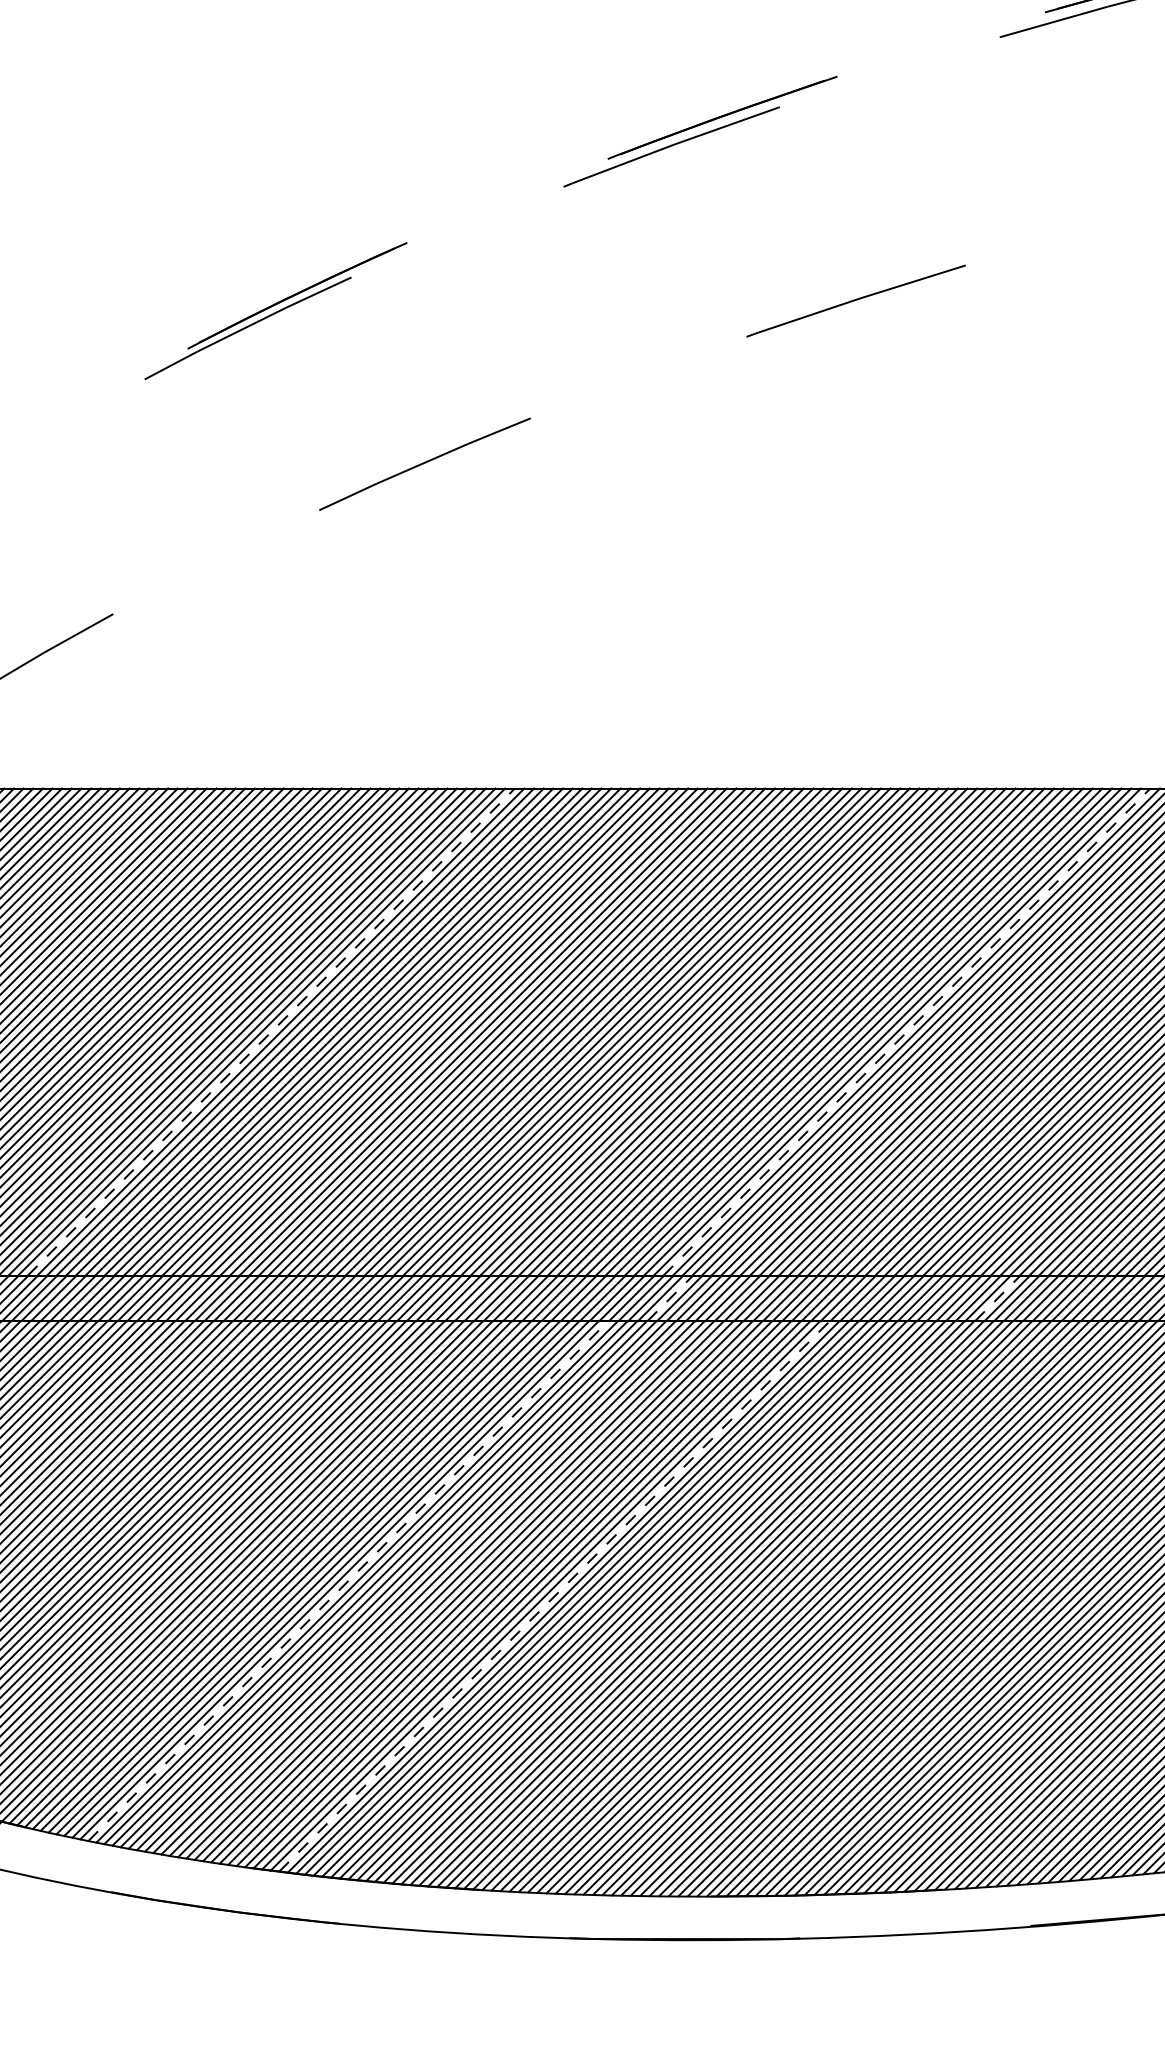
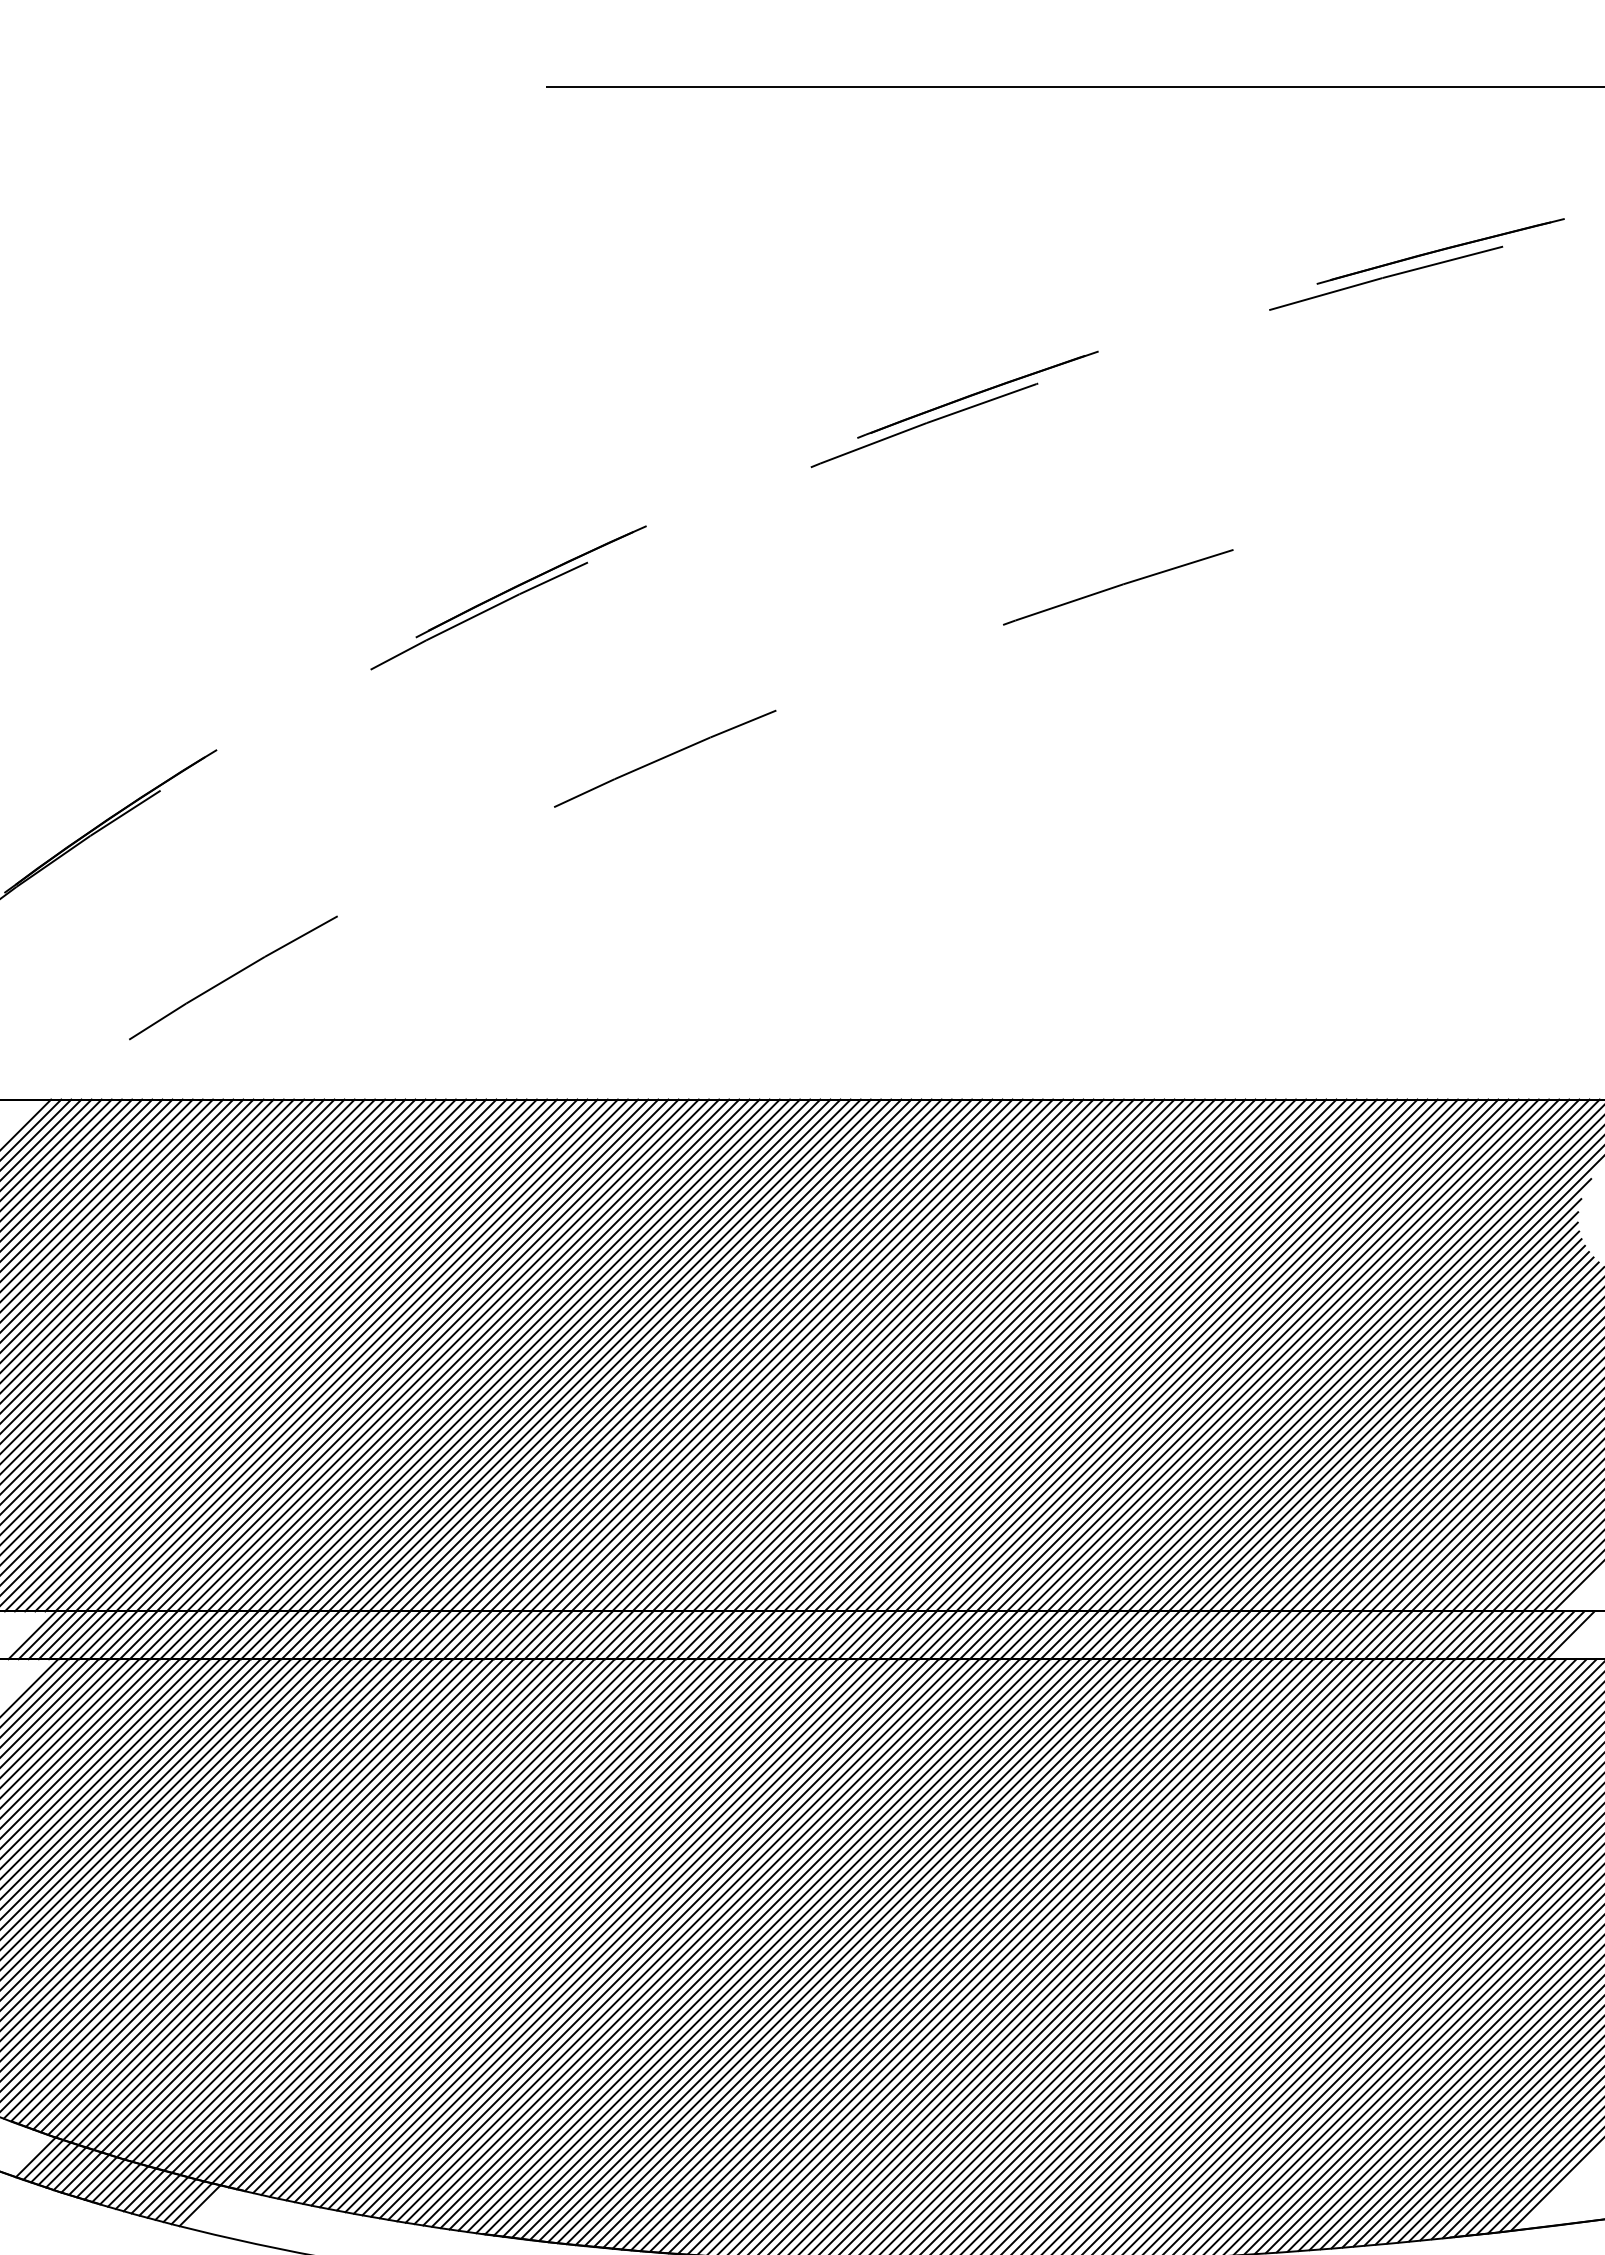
line: (271, 1032) -> (503, 1355), dashed -> solid
line: (906, 1032) -> (1171, 1355), dashed -> solid
line: (669, 1298) -> (922, 1635), dashed -> solid
line: (998, 1298) -> (1267, 1635), dashed -> solid
line: (349, 1581) -> (585, 1932), dashed -> solid
line: (554, 1596) -> (801, 1948), dashed -> solid

